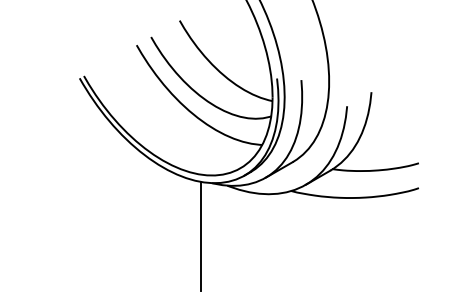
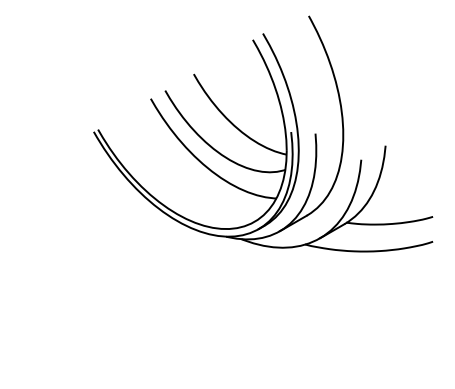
line: (200, 235) -> (214, 289), removed

